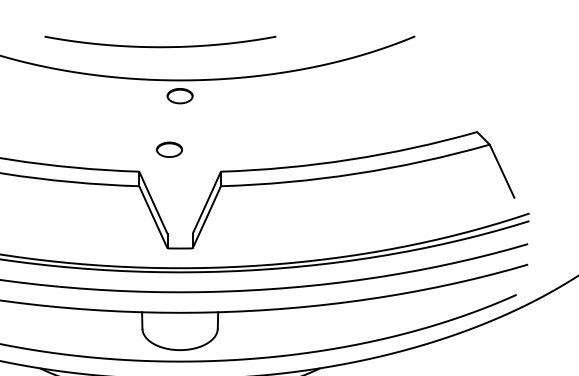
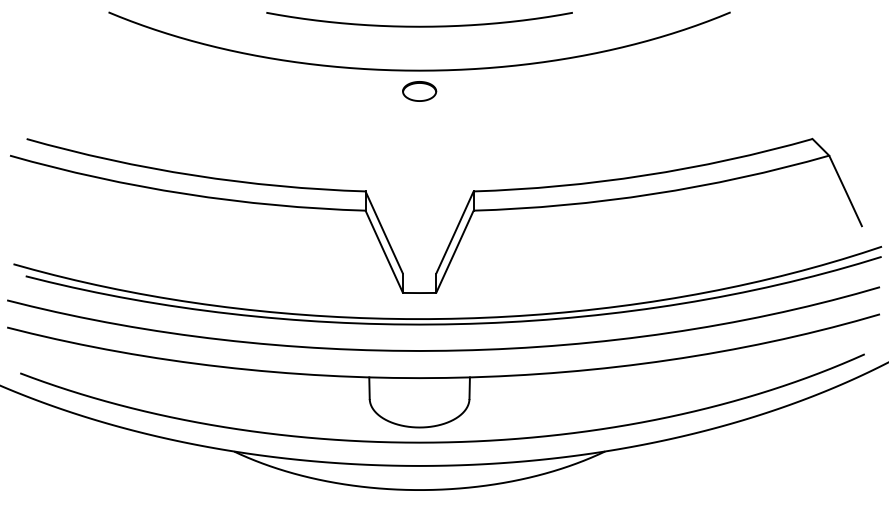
curve: (160, 46) -> (419, 25), moved
part: (169, 149) -> (405, 162), removed

